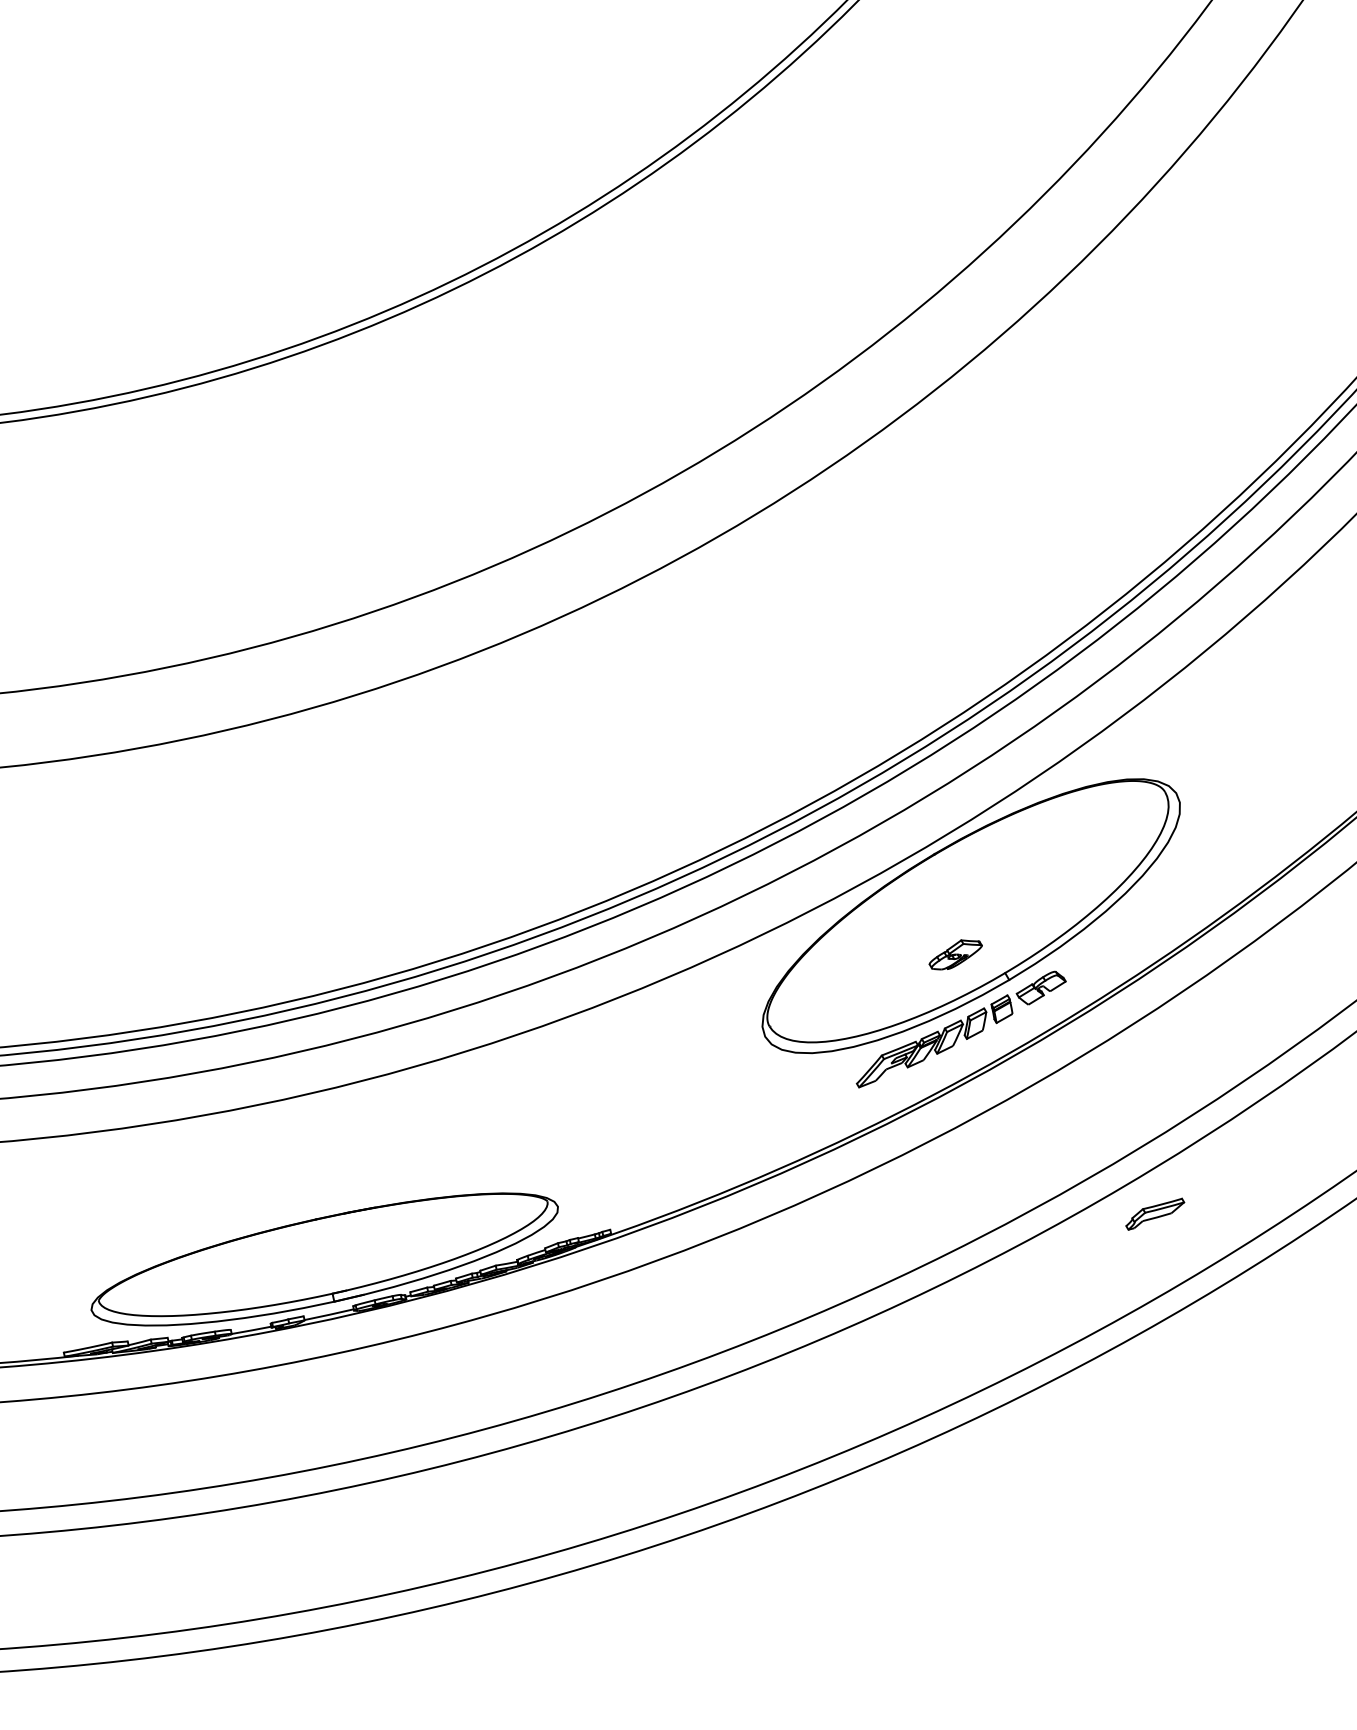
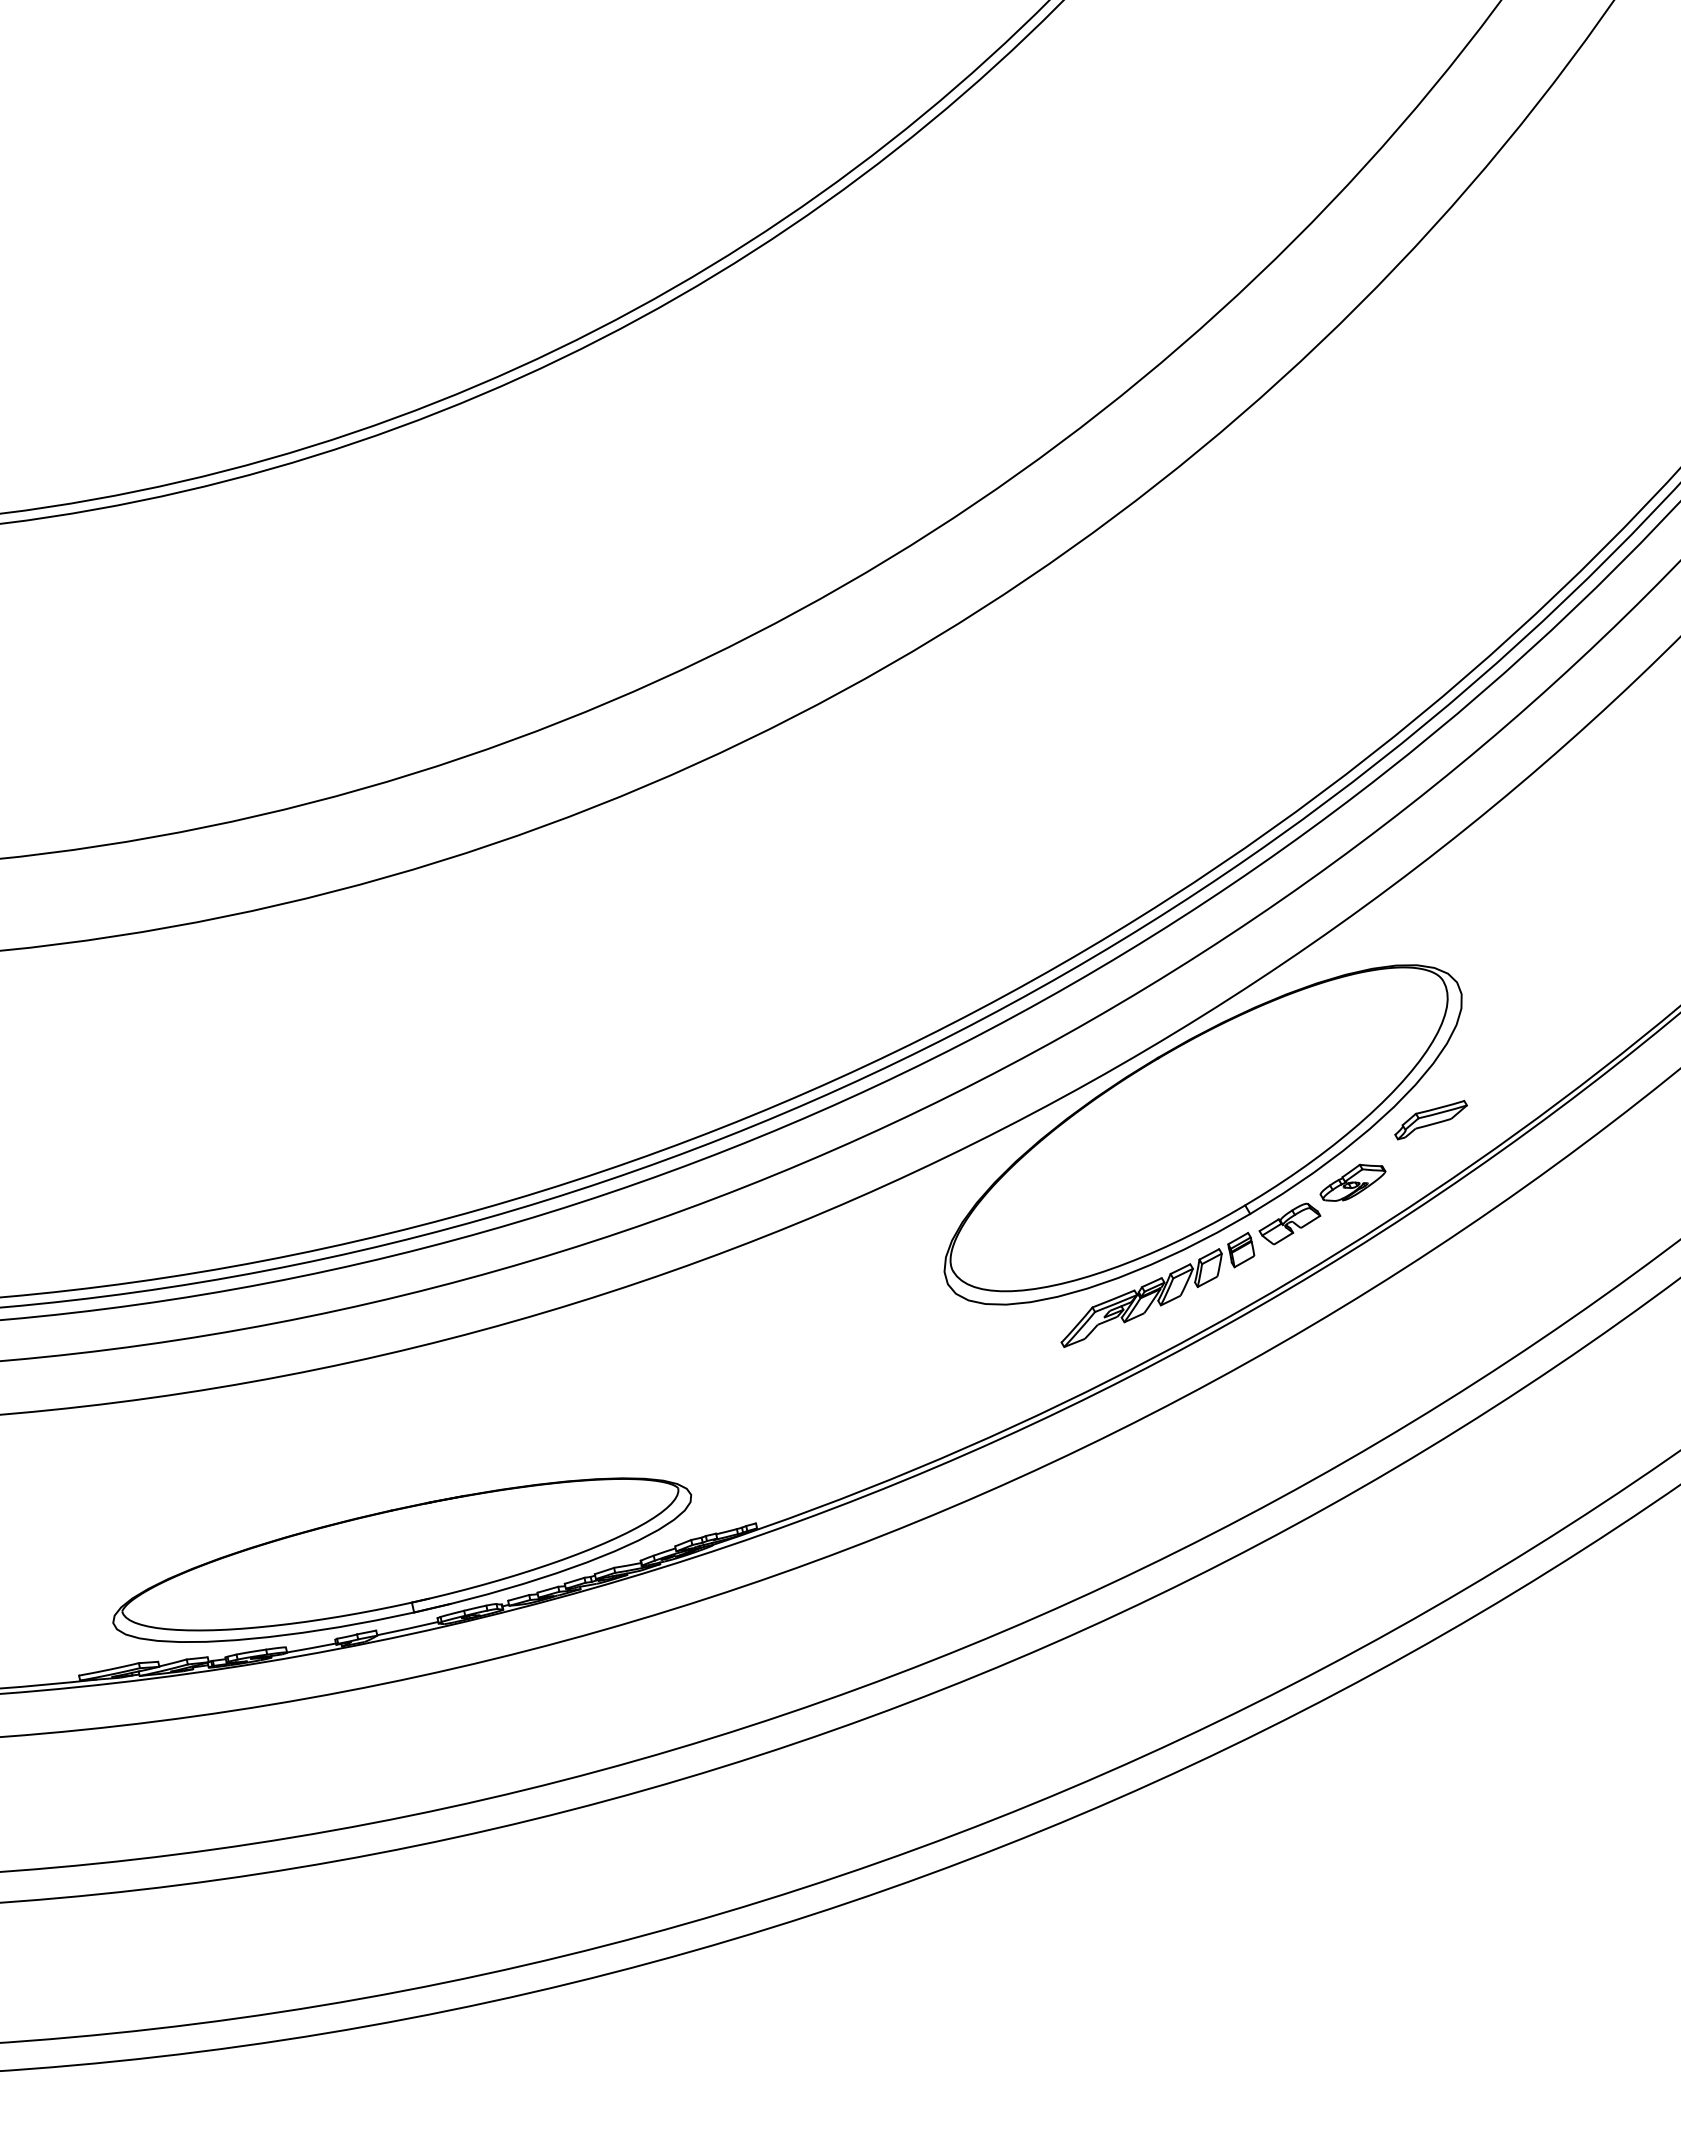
part: (955, 954) -> (1352, 1182), moved
part: (1154, 1213) -> (1430, 1119), moved

